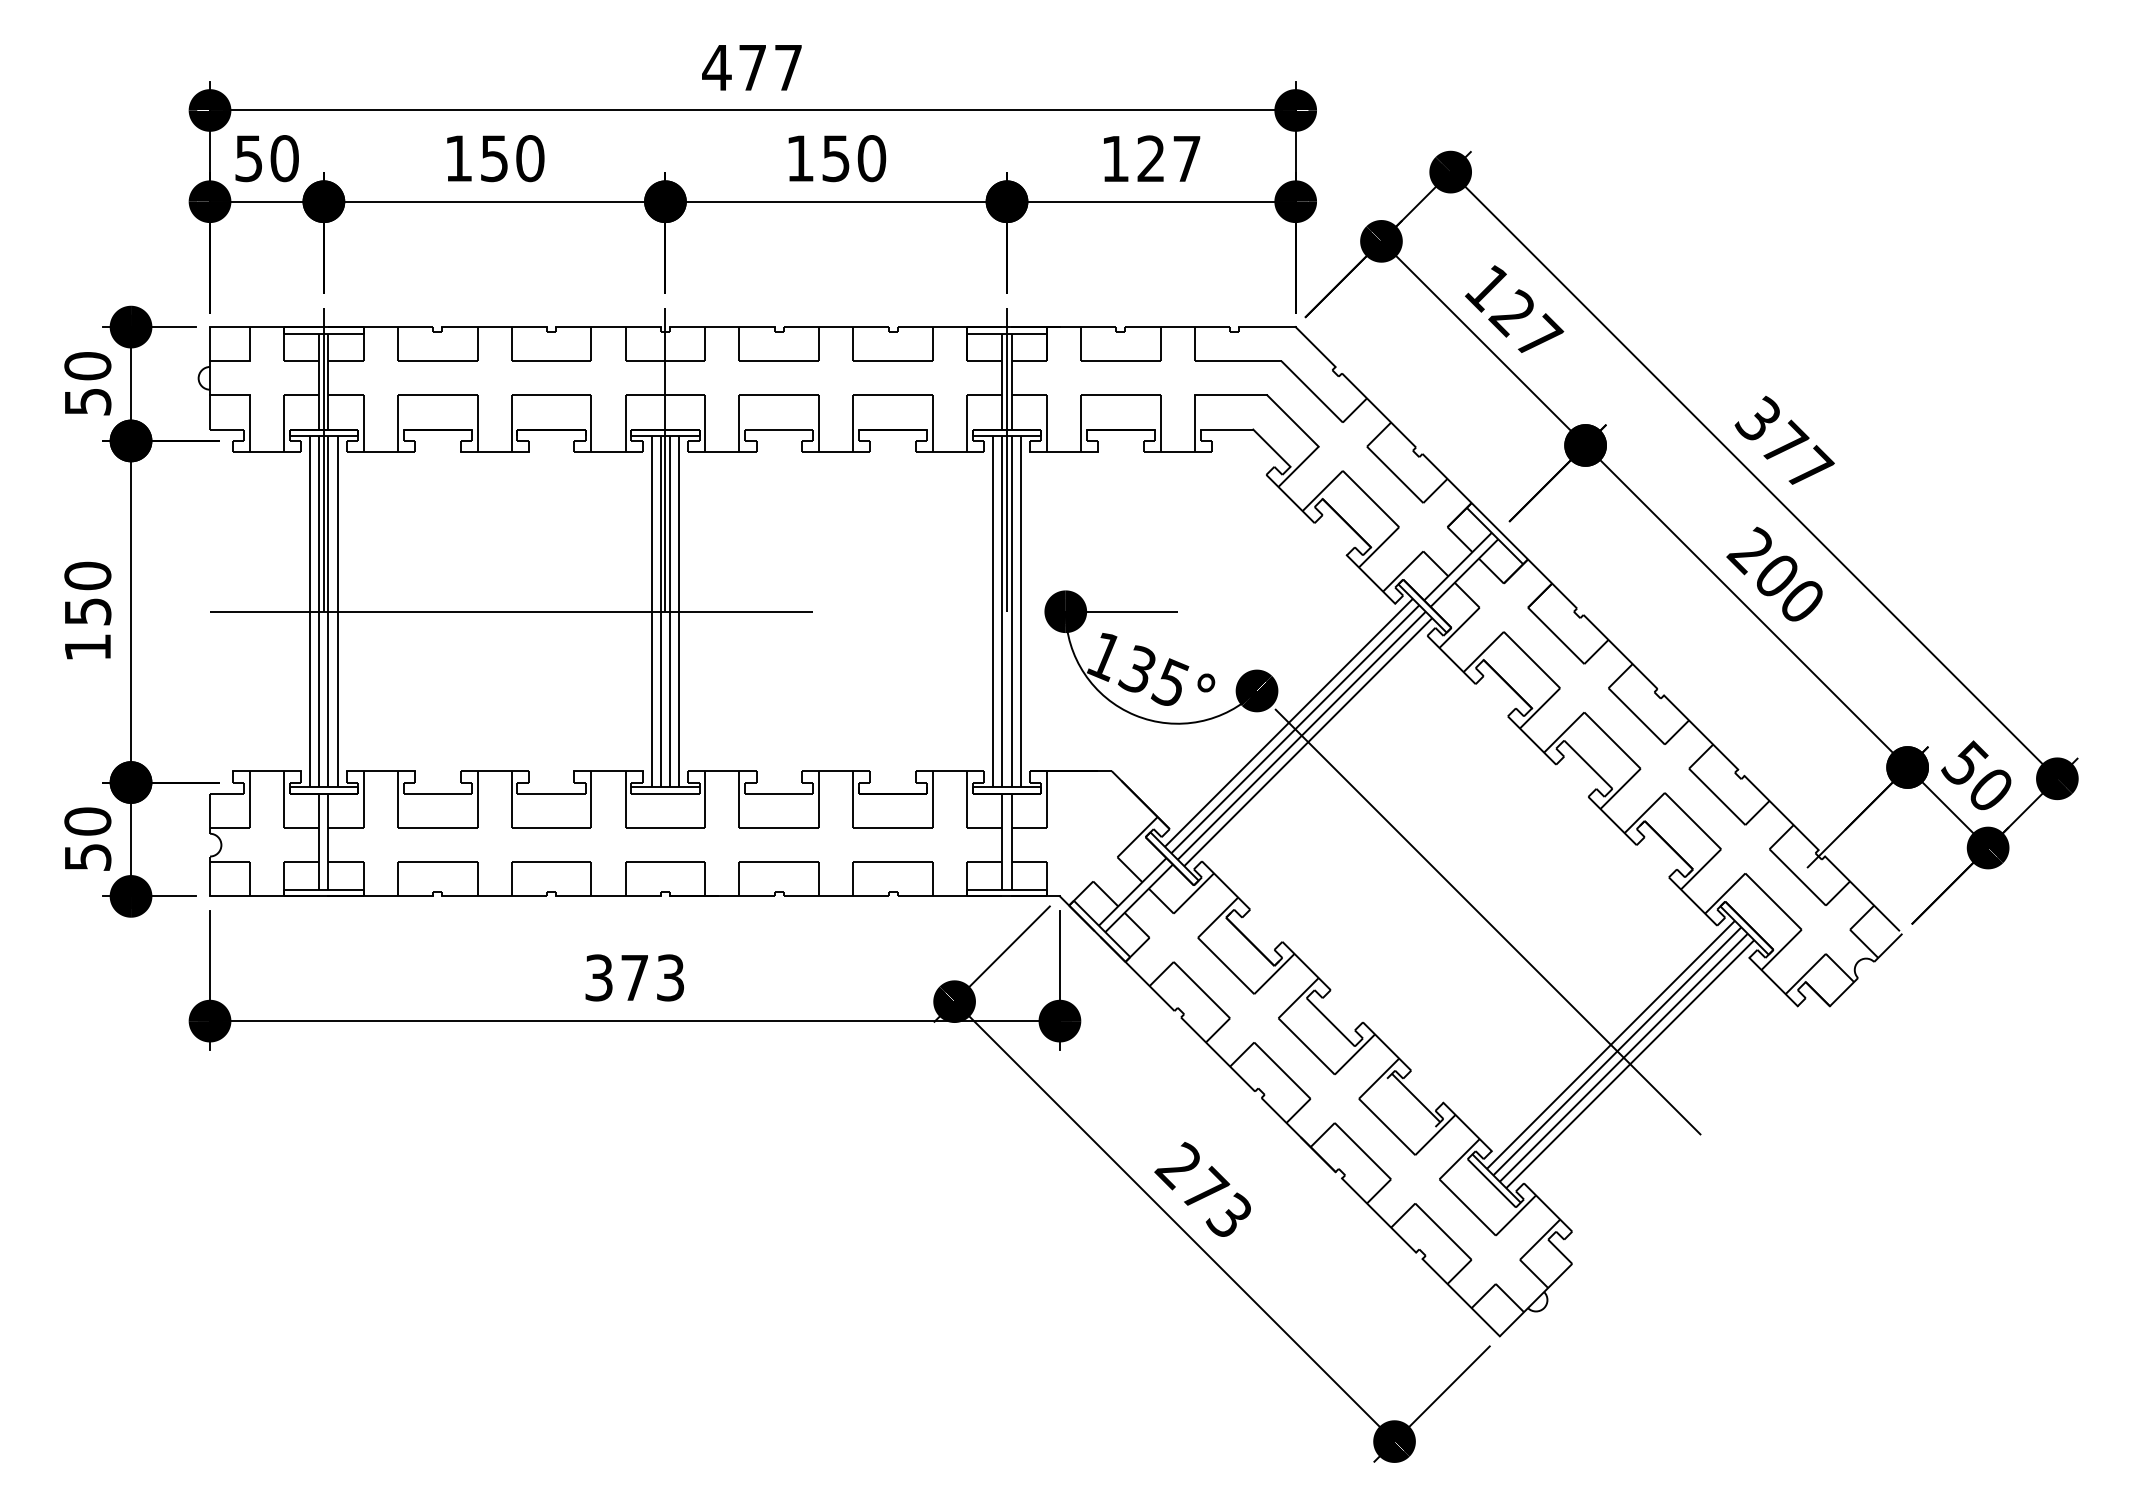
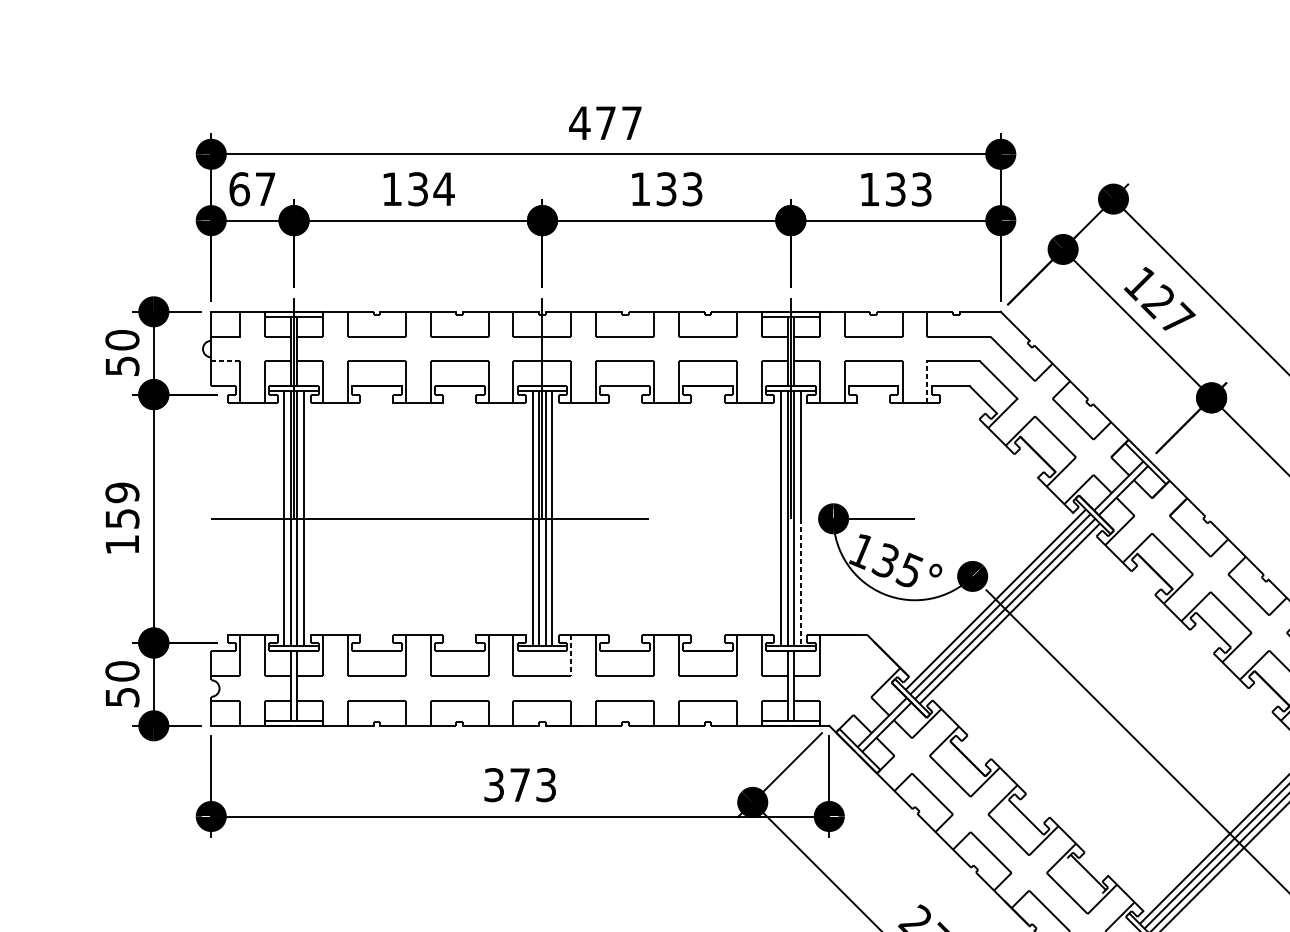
text: (266, 158) -> (252, 189), 50 -> 67
text: (513, 158) -> (431, 189), 150 -> 134
text: (854, 158) -> (679, 189), 150 -> 133
text: (1168, 158) -> (908, 189), 127 -> 133
line: (229, 395) -> (225, 361), solid -> dashed
line: (1194, 423) -> (927, 381), solid -> dashed
text: (87, 575) -> (122, 492), 150 -> 159
line: (1020, 699) -> (800, 582), solid -> dashed
line: (705, 800) -> (571, 656), solid -> dashed

